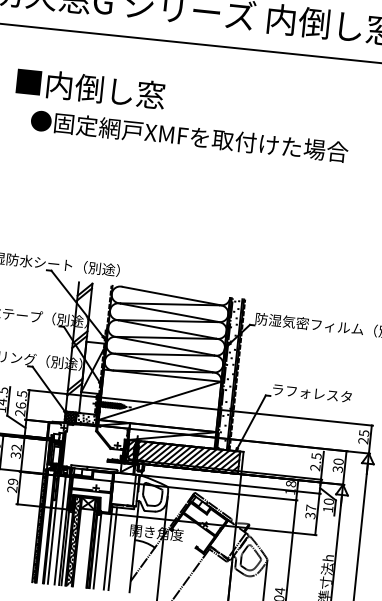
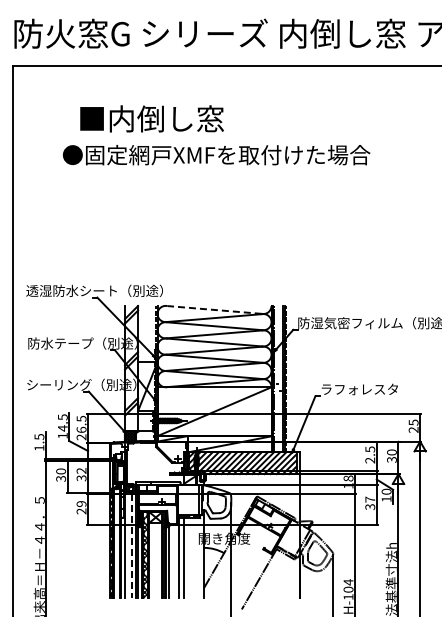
text: (90, 88) -> (151, 118), moved
line: (170, 295) -> (214, 309), solid -> dashed
line: (60, 530) -> (131, 546), solid -> dashed

